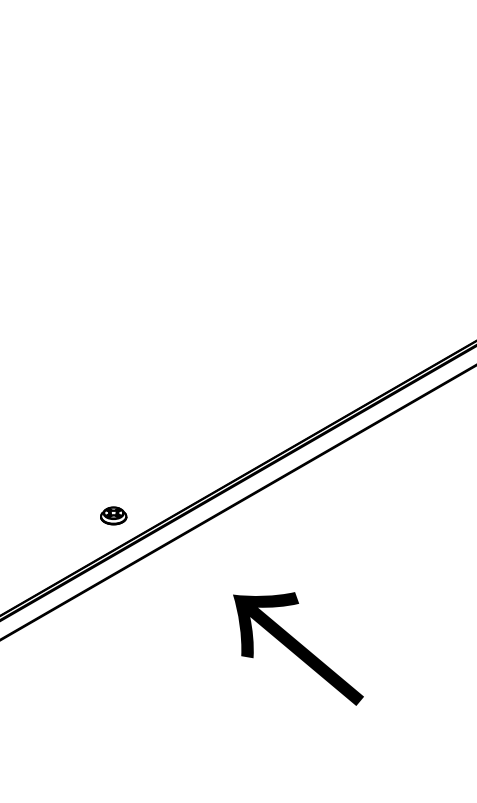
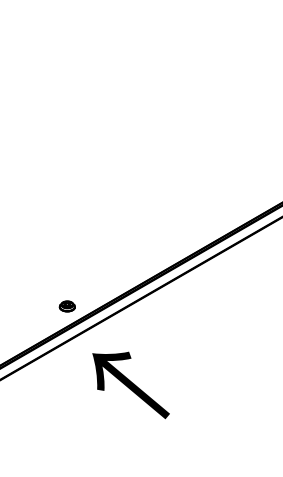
text: (297, 649) -> (130, 385), moved

